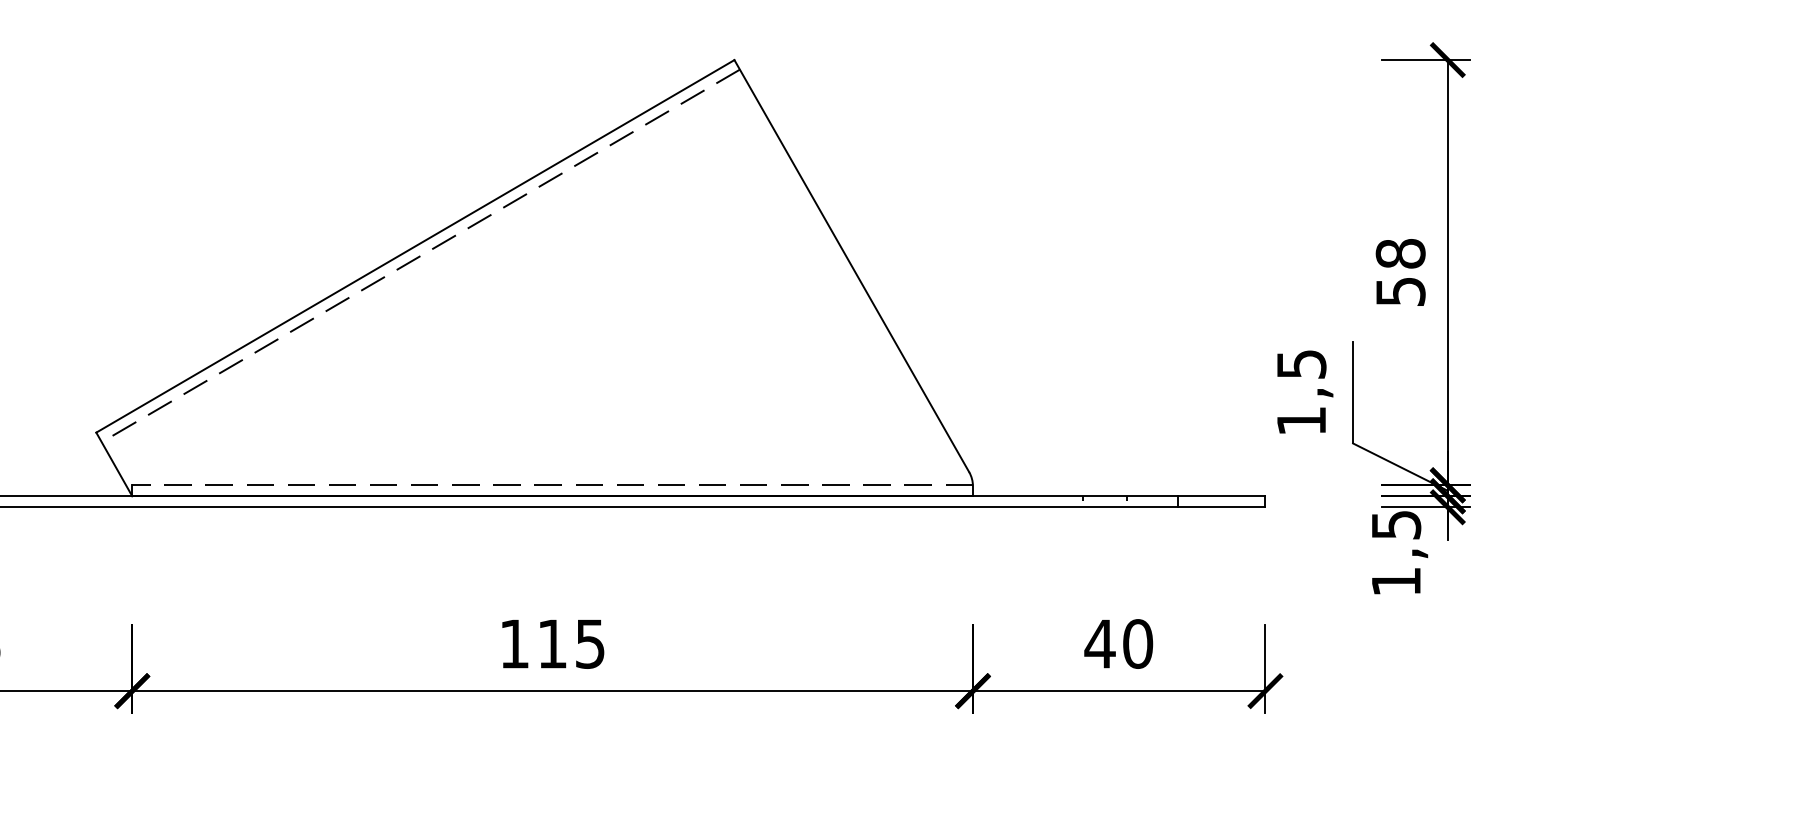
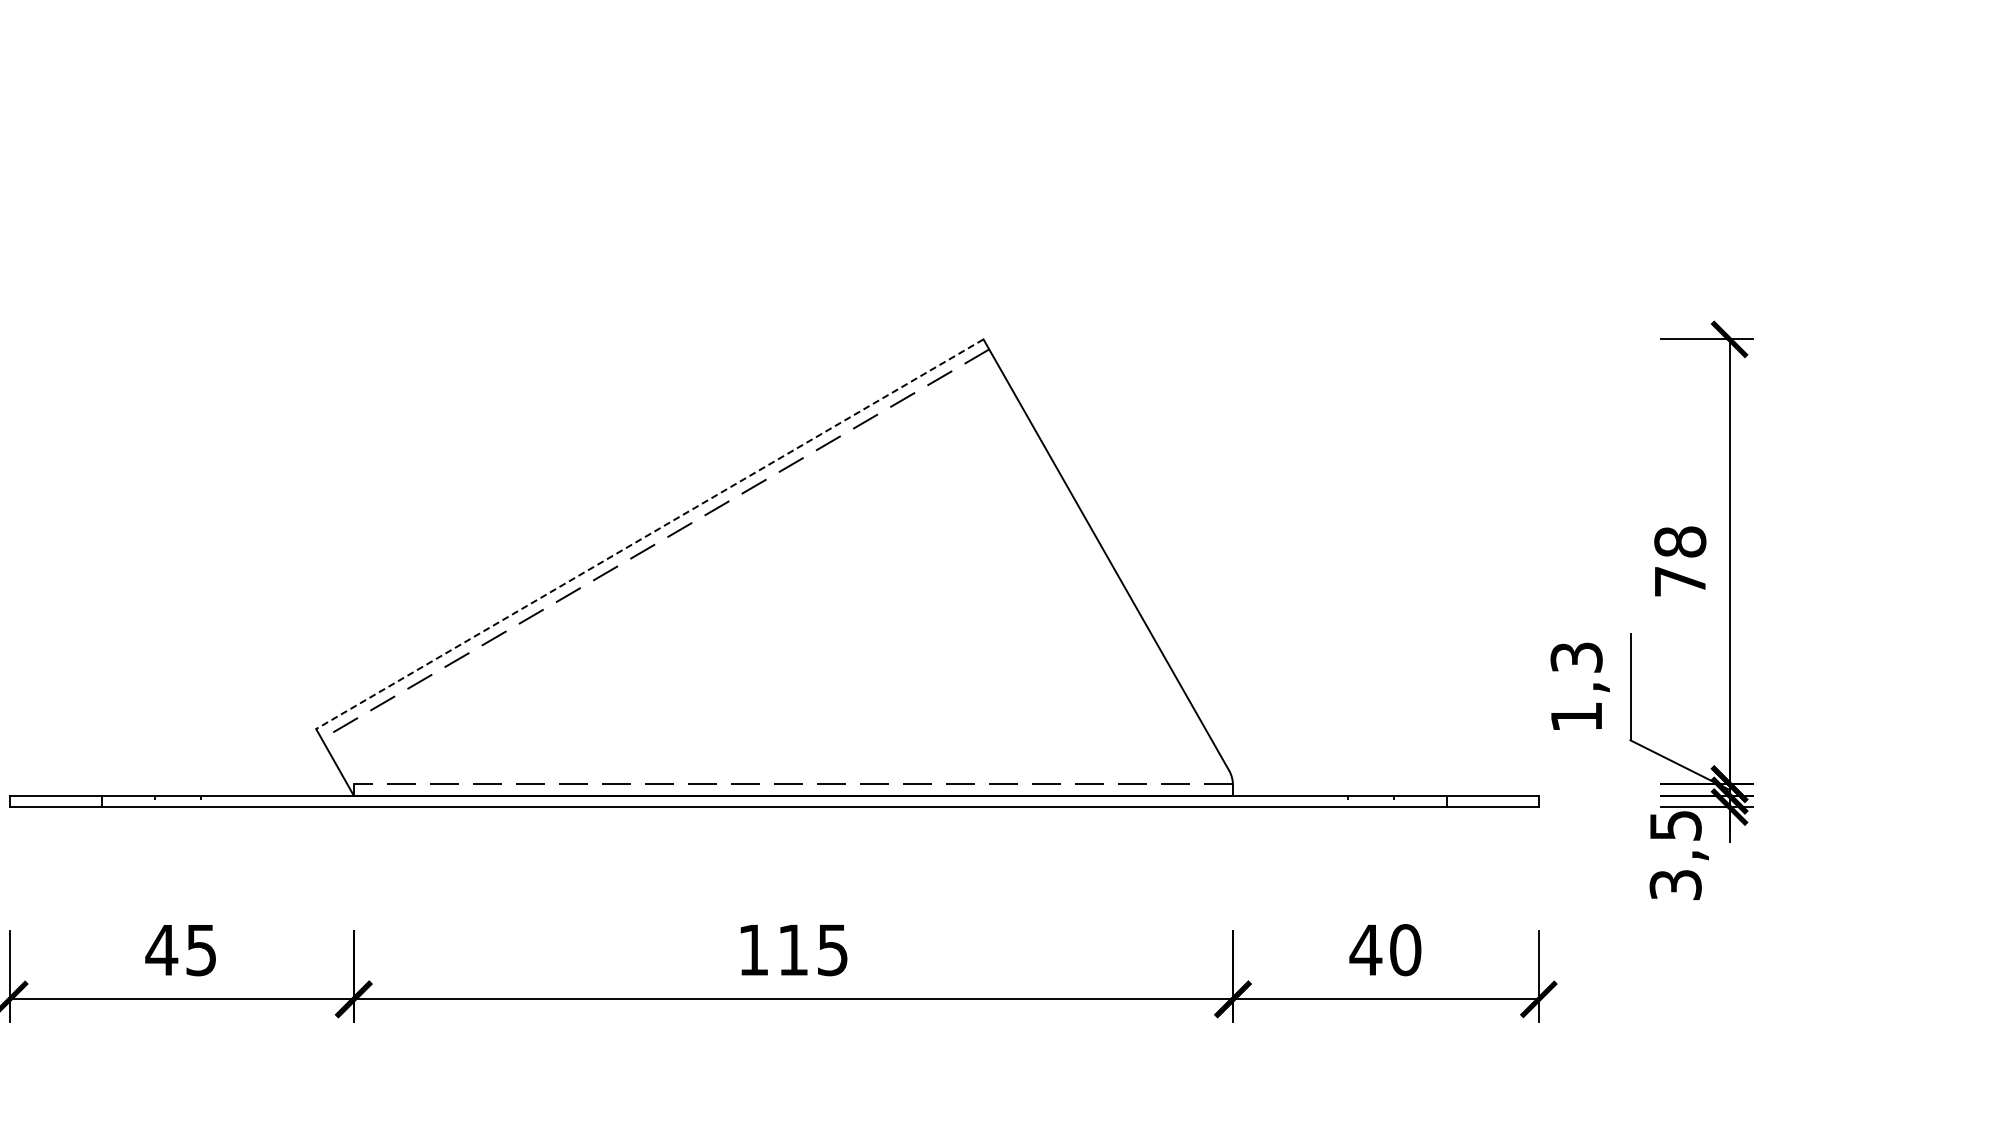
line: (415, 246) -> (649, 534), solid -> dashed
text: (1400, 291) -> (1680, 581), 58 -> 78
text: (1301, 364) -> (1576, 657), 1,5 -> 1,3
text: (1396, 582) -> (1675, 885), 1,5 -> 3,5

